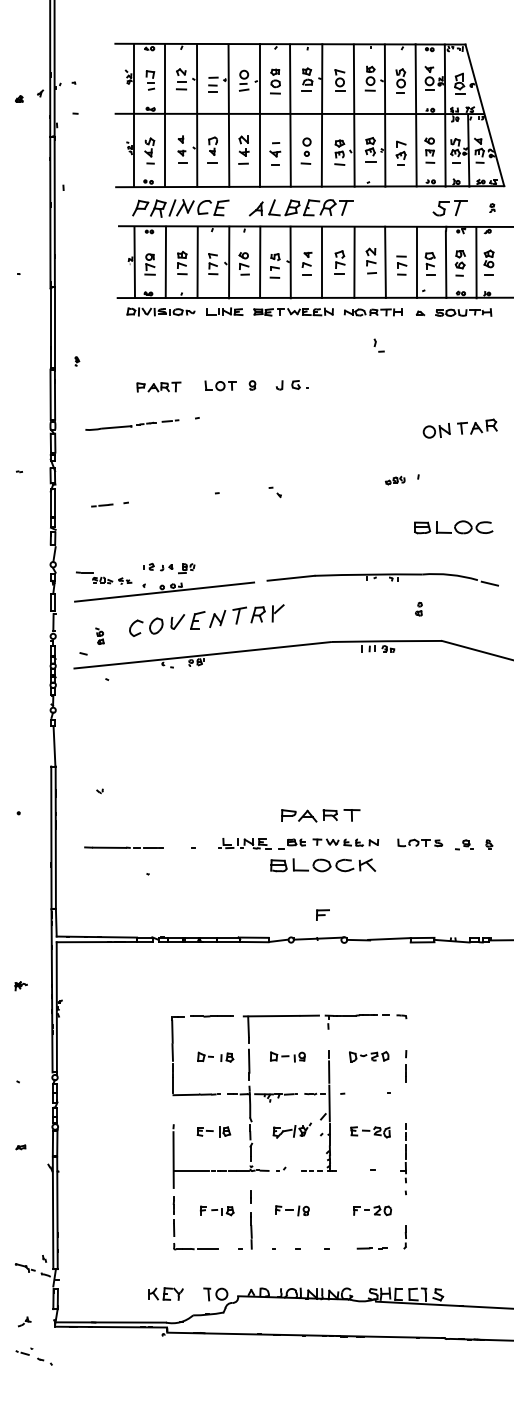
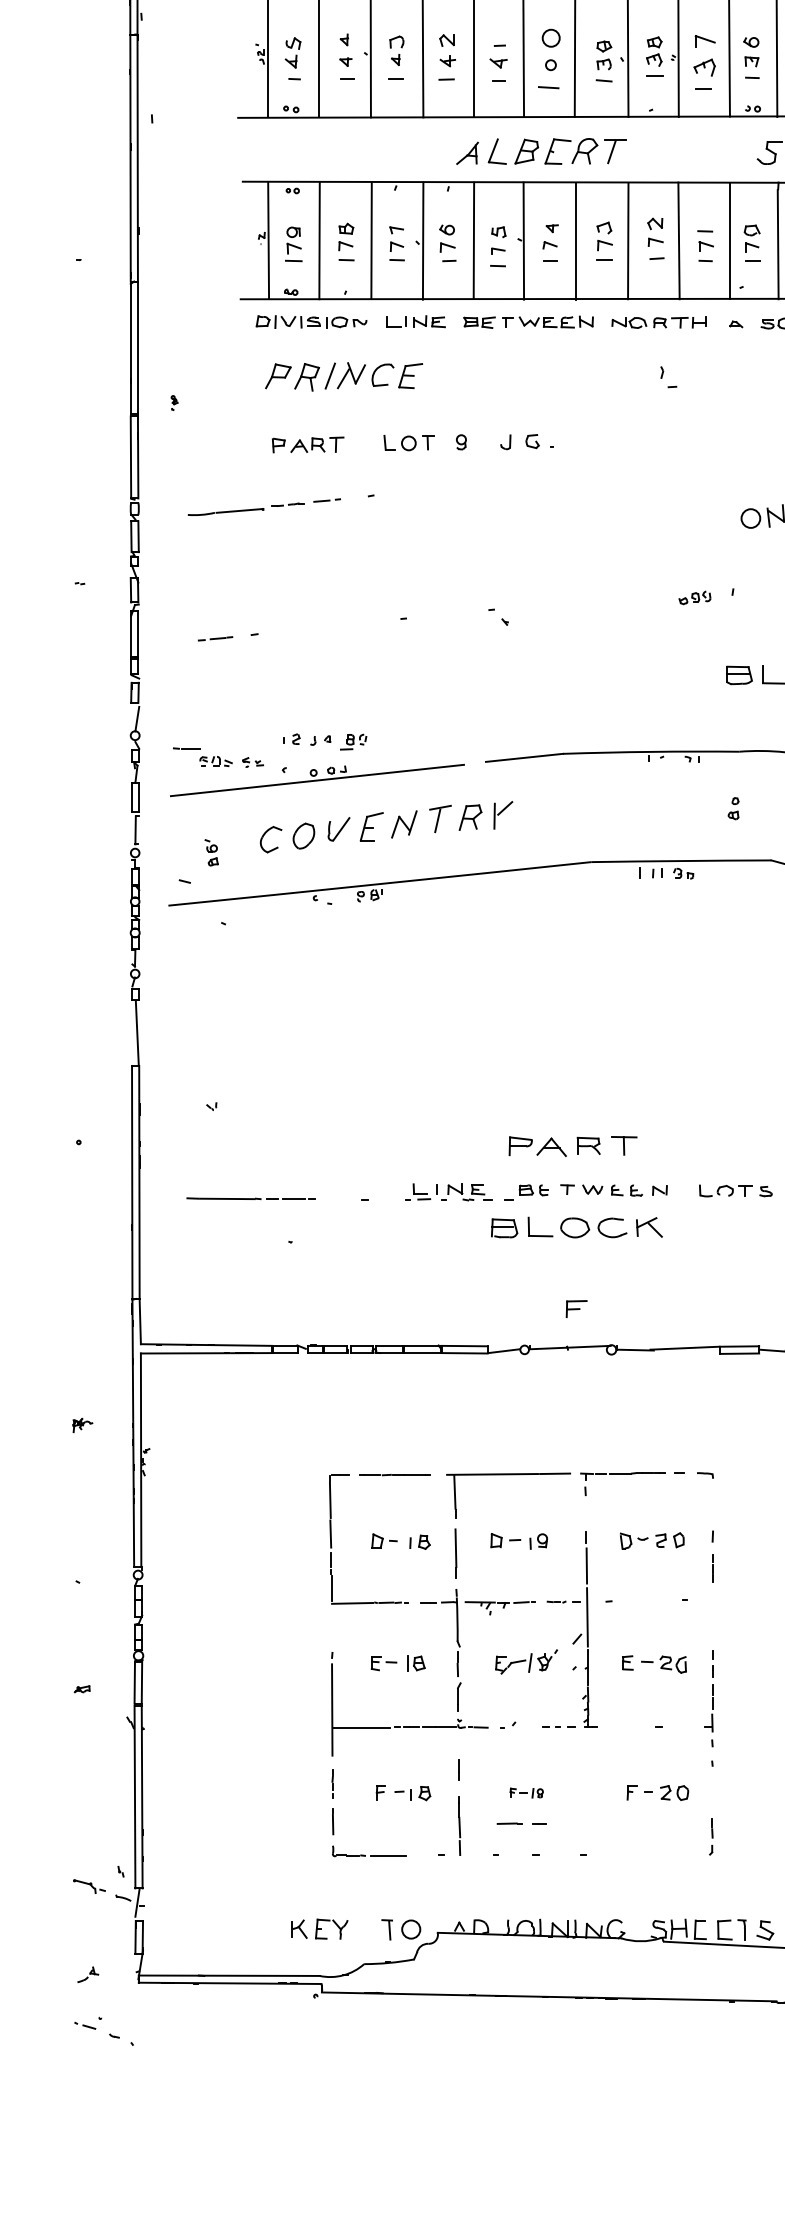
part: (305, 150) -> (548, 57), size x1.4
part: (400, 152) -> (703, 61), size x1.4
part: (180, 208) -> (343, 376), moved
part: (292, 1210) -> (526, 1792), size x0.6
line: (371, 1248) -> (520, 1823), moved

